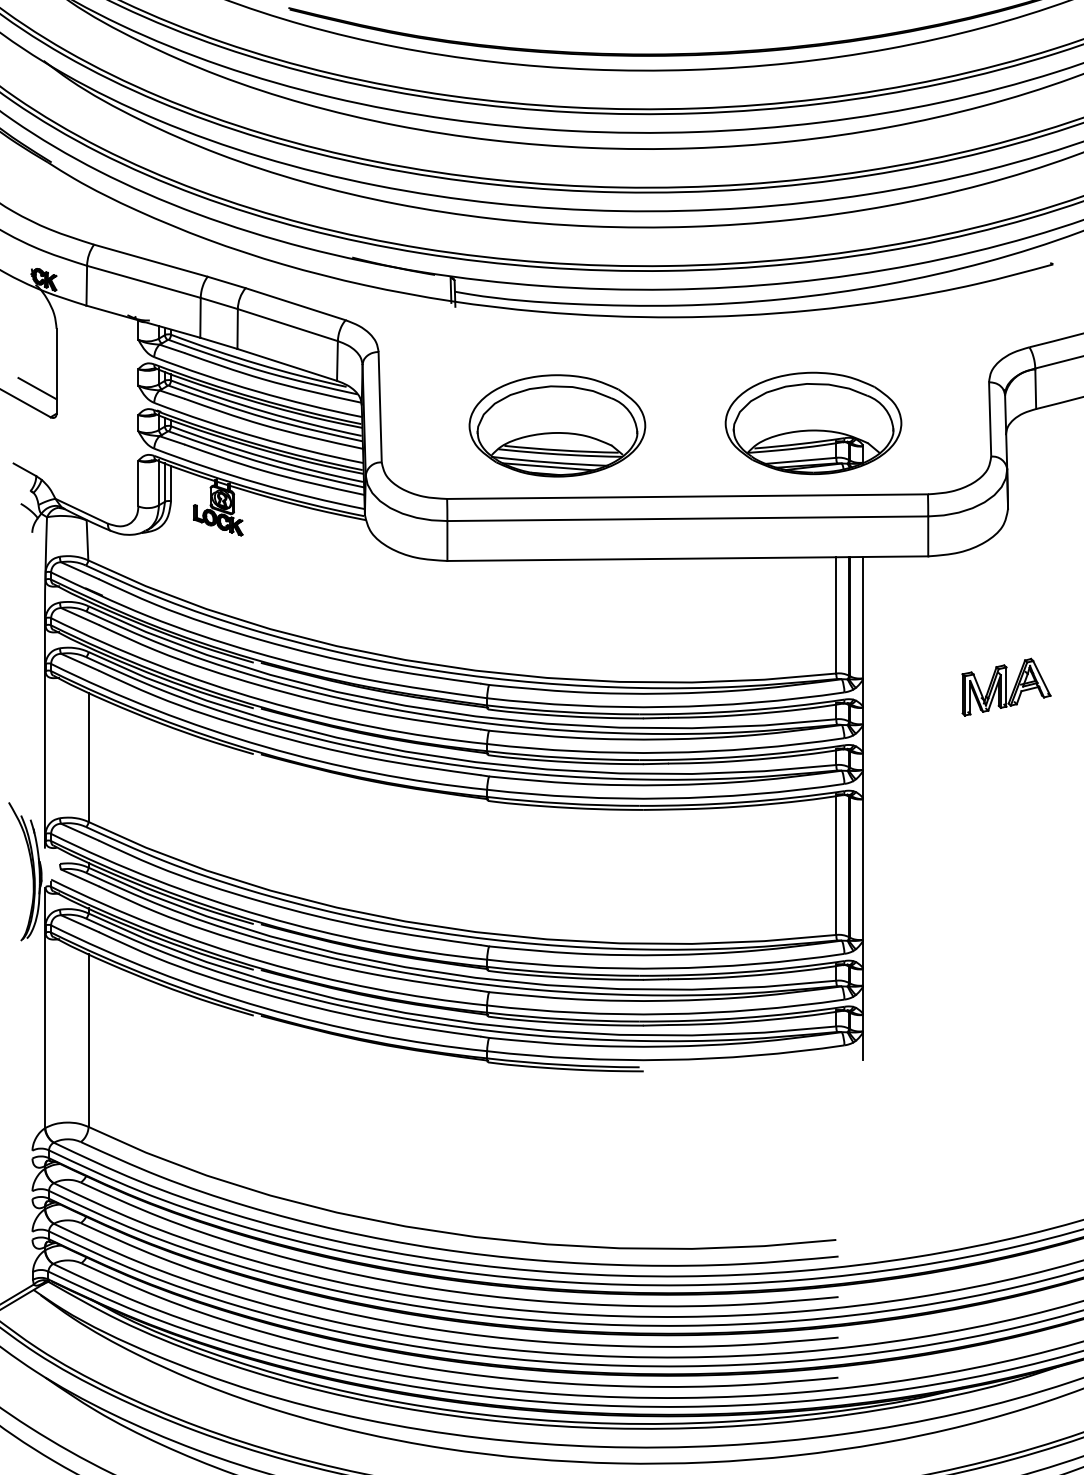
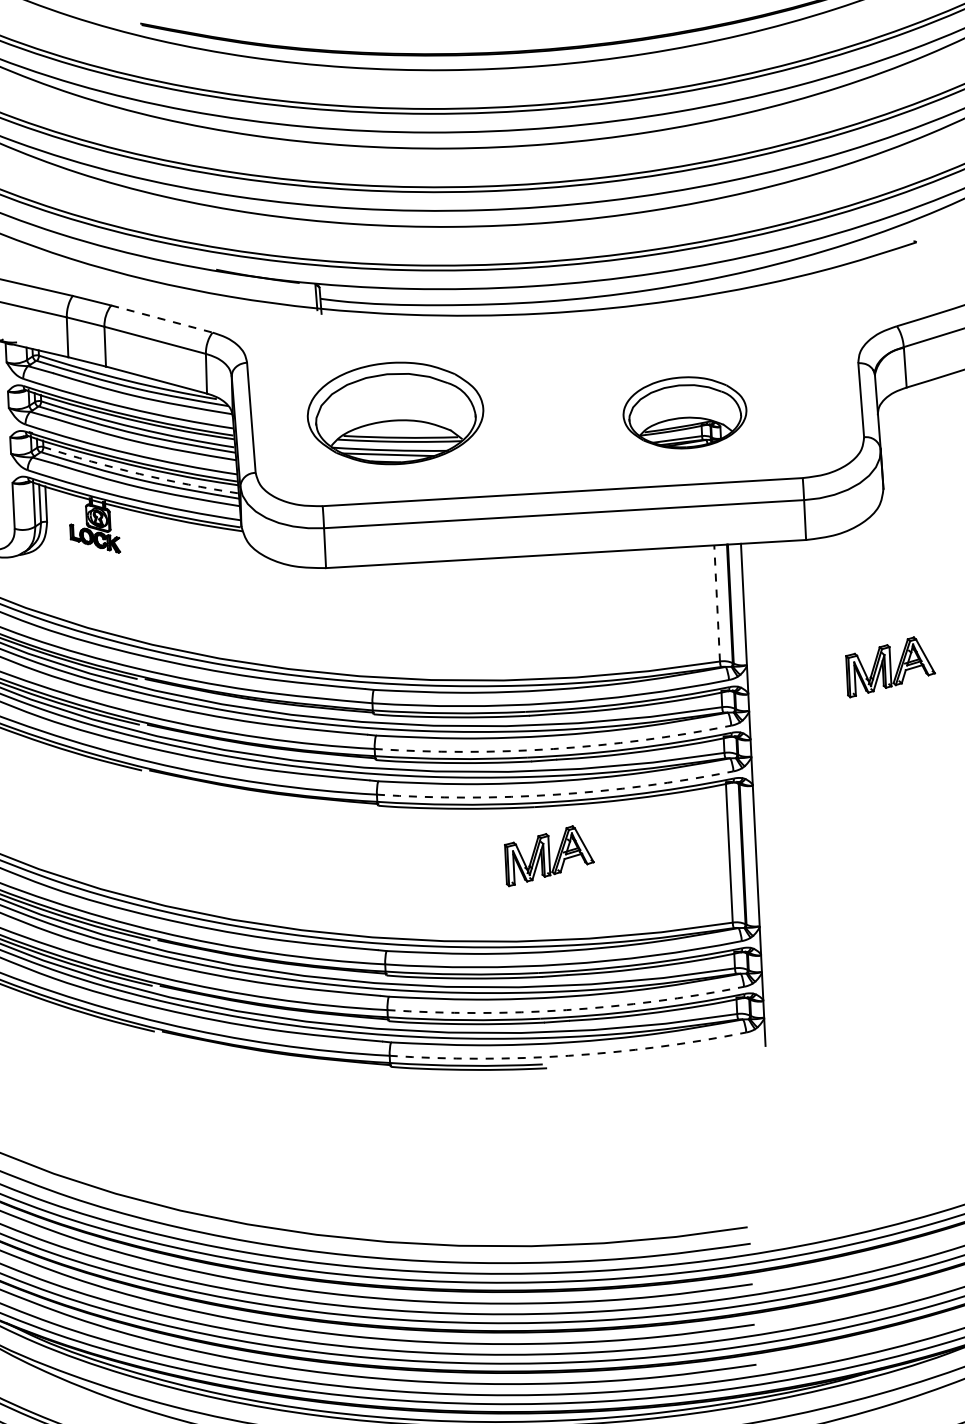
line: (295, 304) -> (161, 319), solid -> dashed
part: (813, 423) -> (684, 412), size x0.7
part: (557, 425) -> (395, 413), moved
arc: (265, 457) -> (139, 473), solid -> dashed
line: (836, 614) -> (717, 602), solid -> dashed
arc: (665, 752) -> (553, 748), solid -> dashed
arc: (665, 798) -> (555, 794), solid -> dashed
part: (656, 858) -> (549, 855), added
arc: (665, 1014) -> (566, 1010), solid -> dashed
arc: (665, 1059) -> (568, 1055), solid -> dashed

